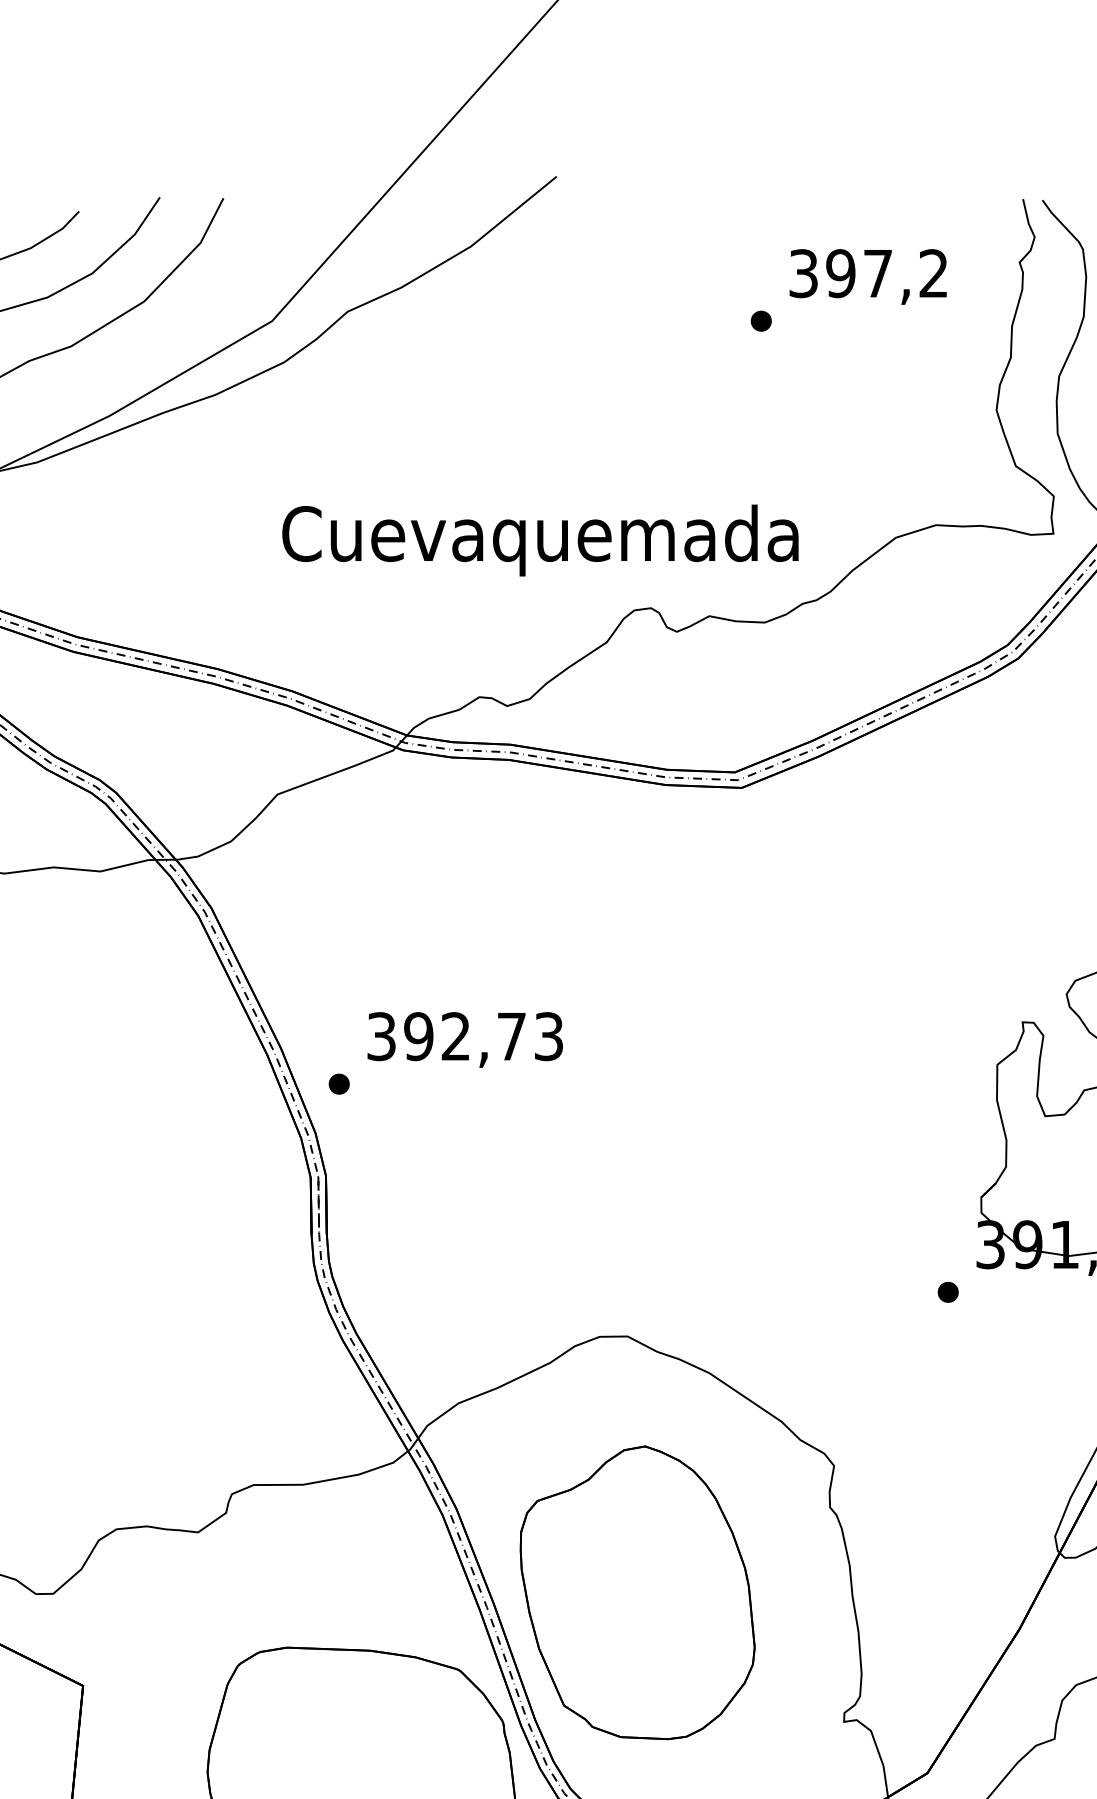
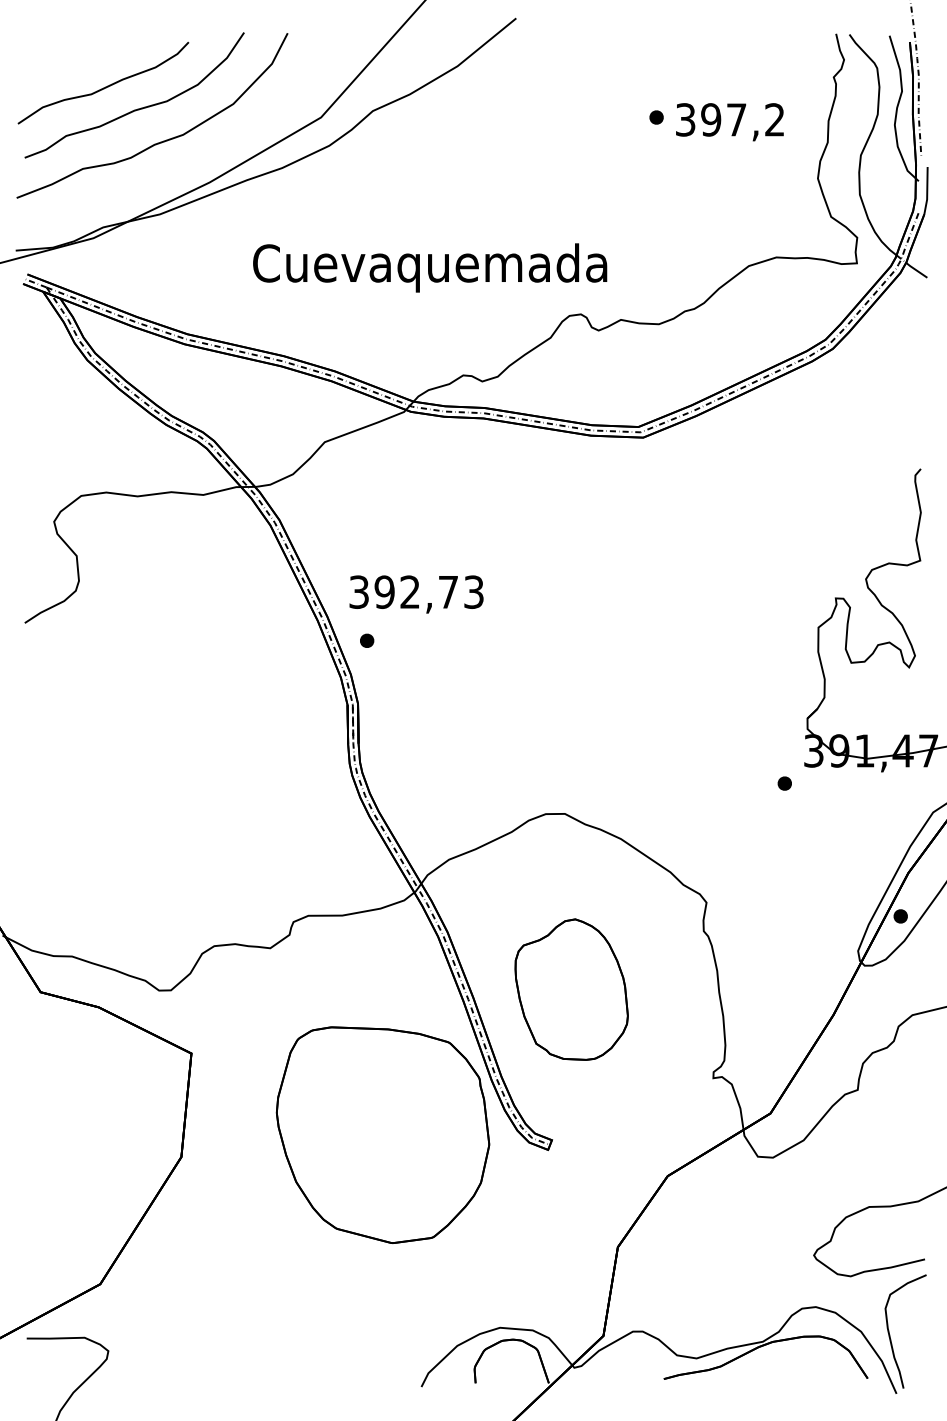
text: (867, 277) -> (729, 122), moved
text: (540, 539) -> (430, 267), moved
text: (465, 1039) -> (416, 594), moved
part: (637, 1592) -> (571, 989), size x0.7

